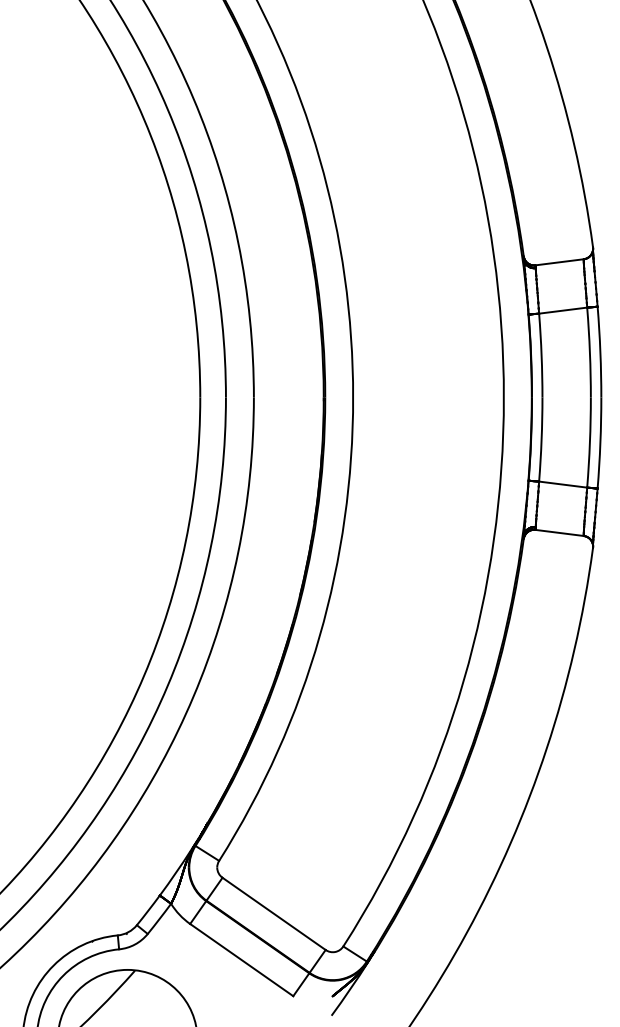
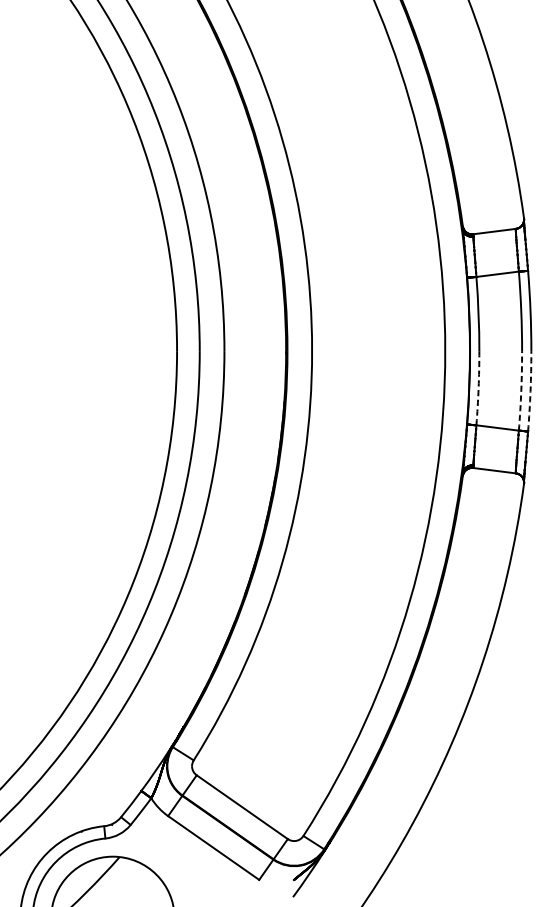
arc: (541, 439) -> (478, 388), solid -> dashed
arc: (589, 442) -> (520, 390), solid -> dashed
arc: (600, 443) -> (530, 391), solid -> dashed

